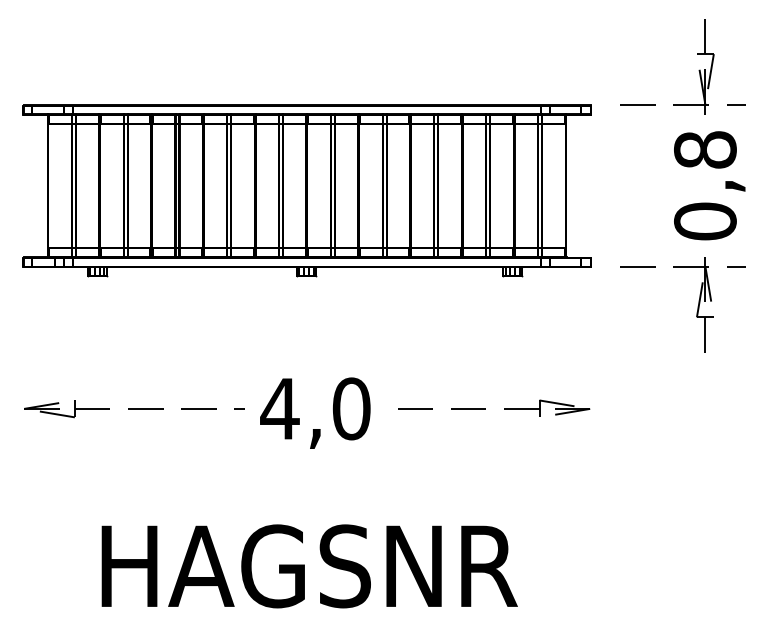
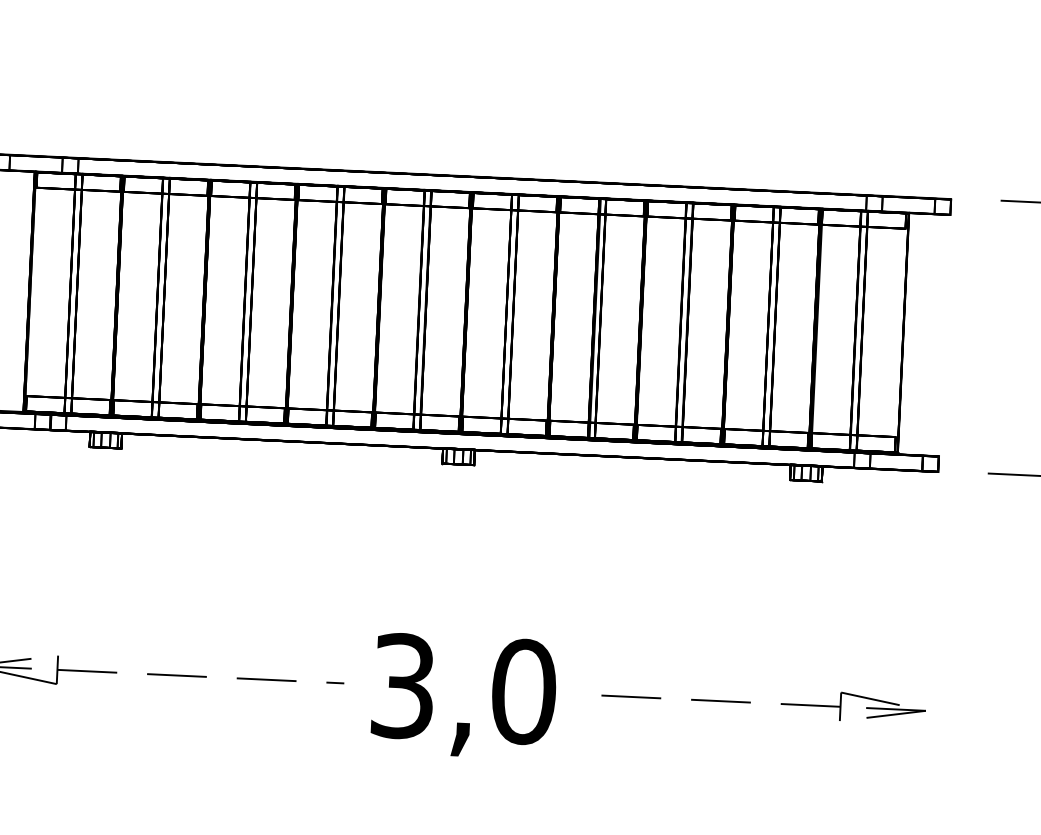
text: (279, 408) -> (402, 685), 4,0 -> 3,0

